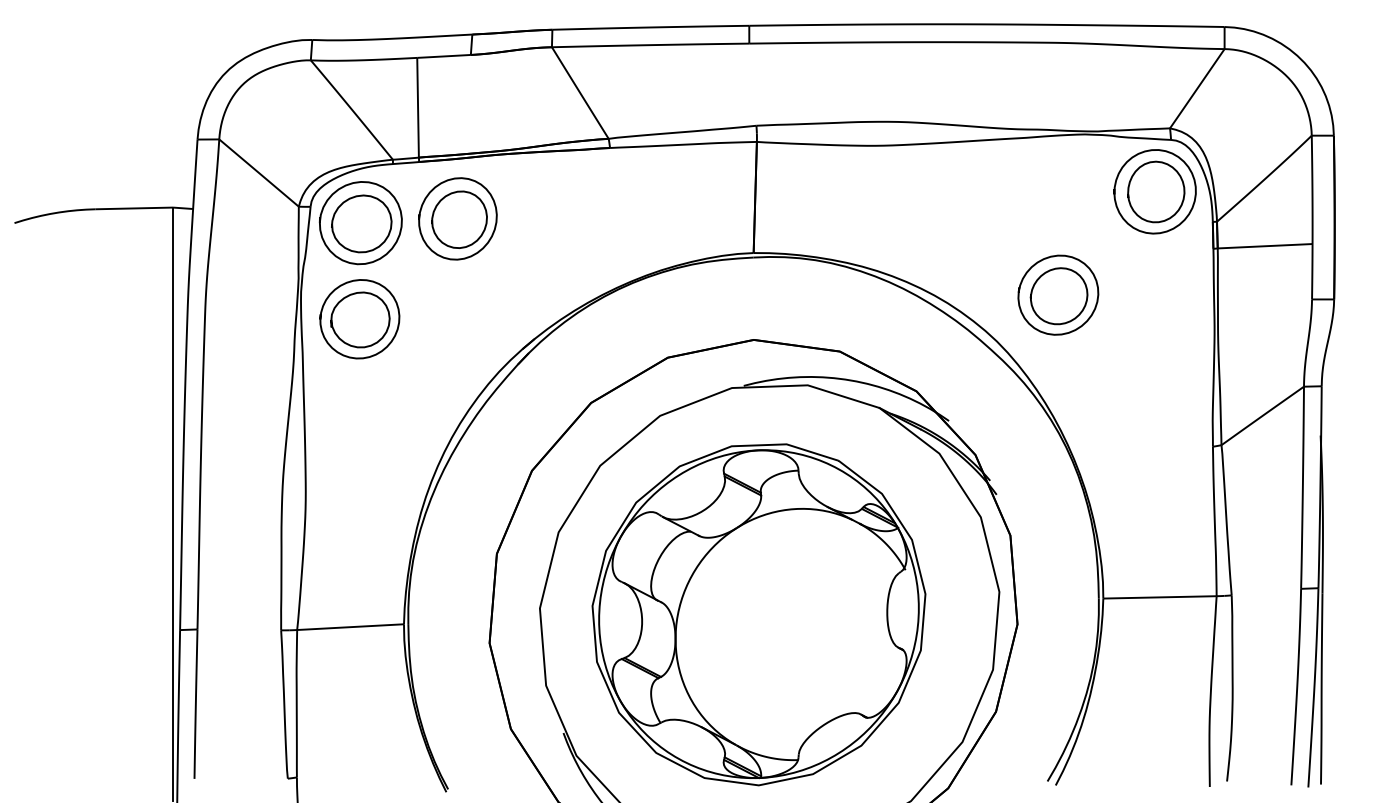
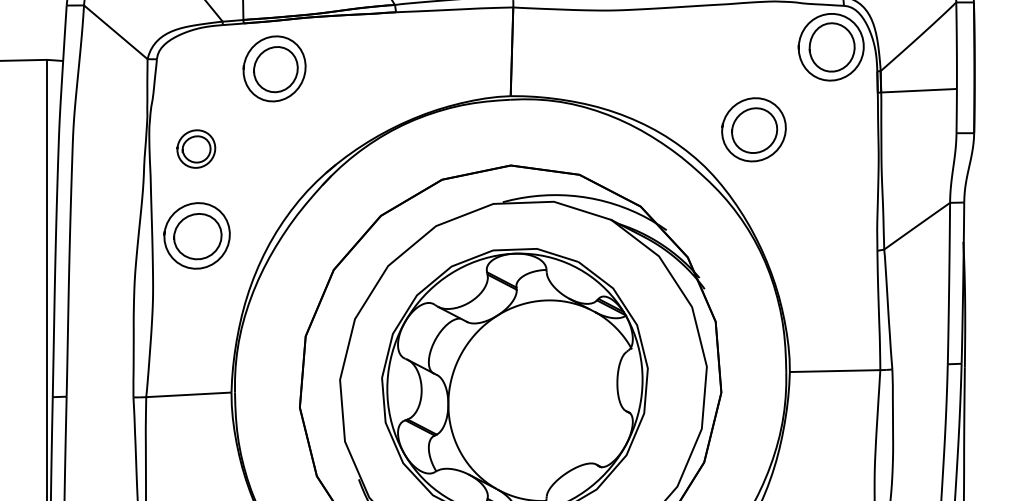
part: (360, 223) -> (196, 236), moved
part: (359, 319) -> (196, 149), size x0.6

